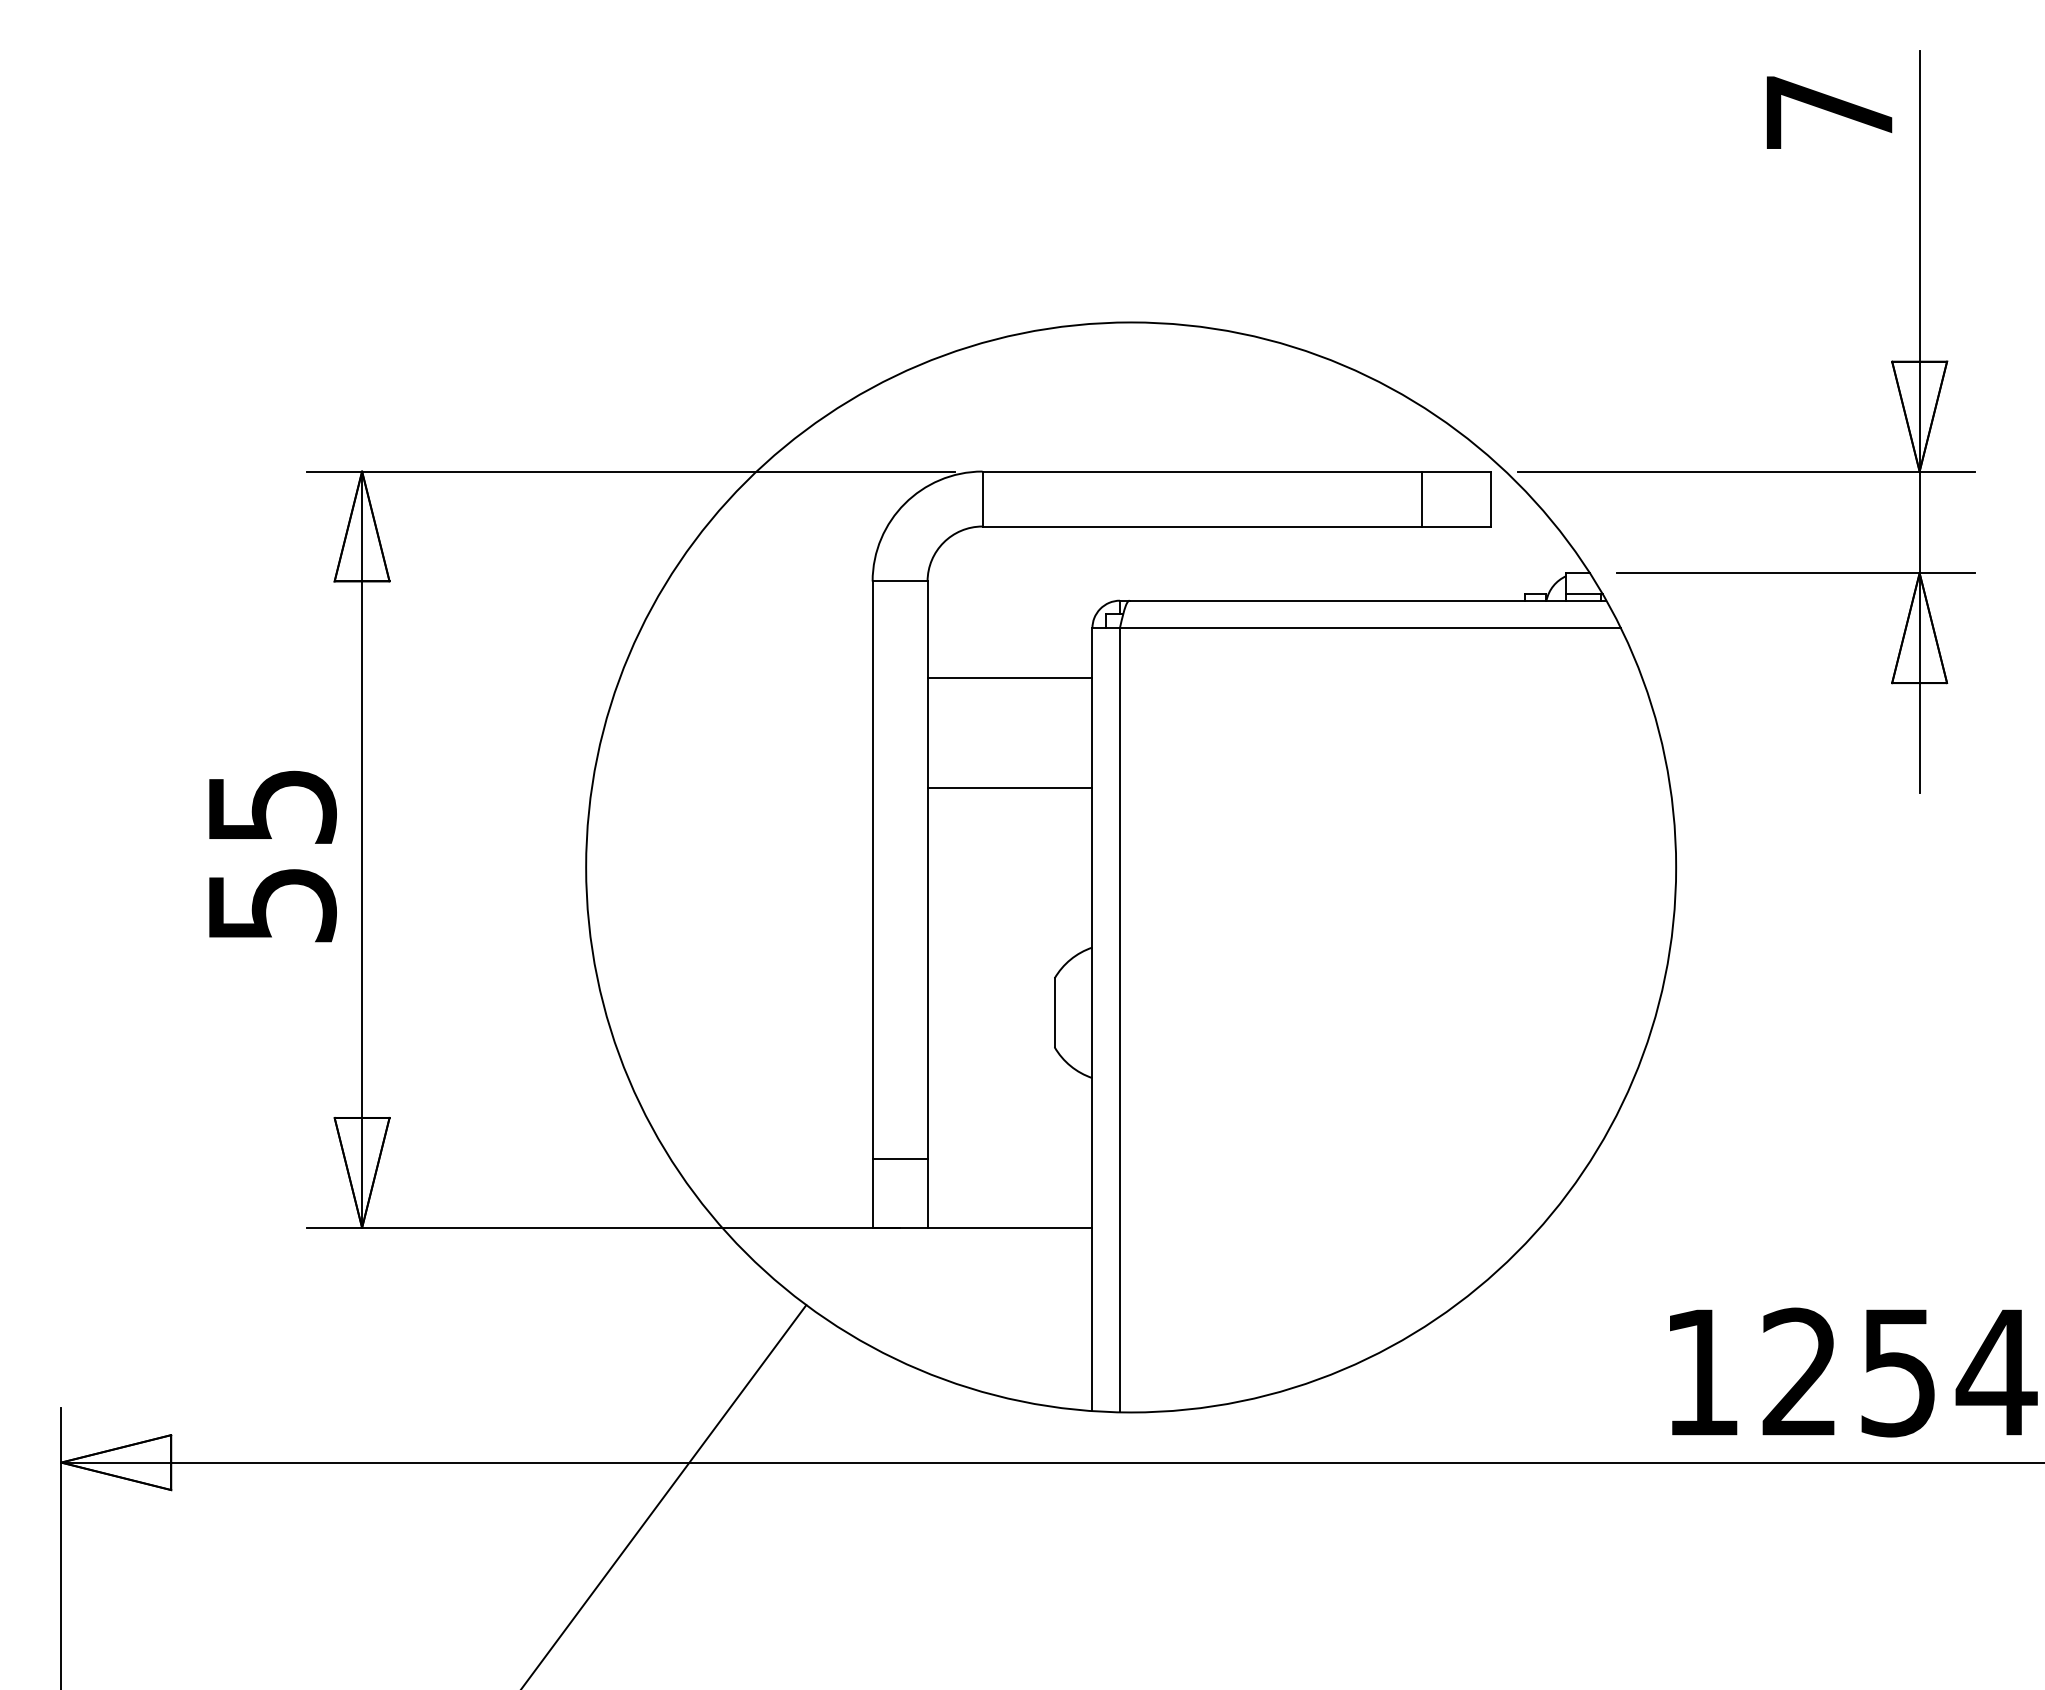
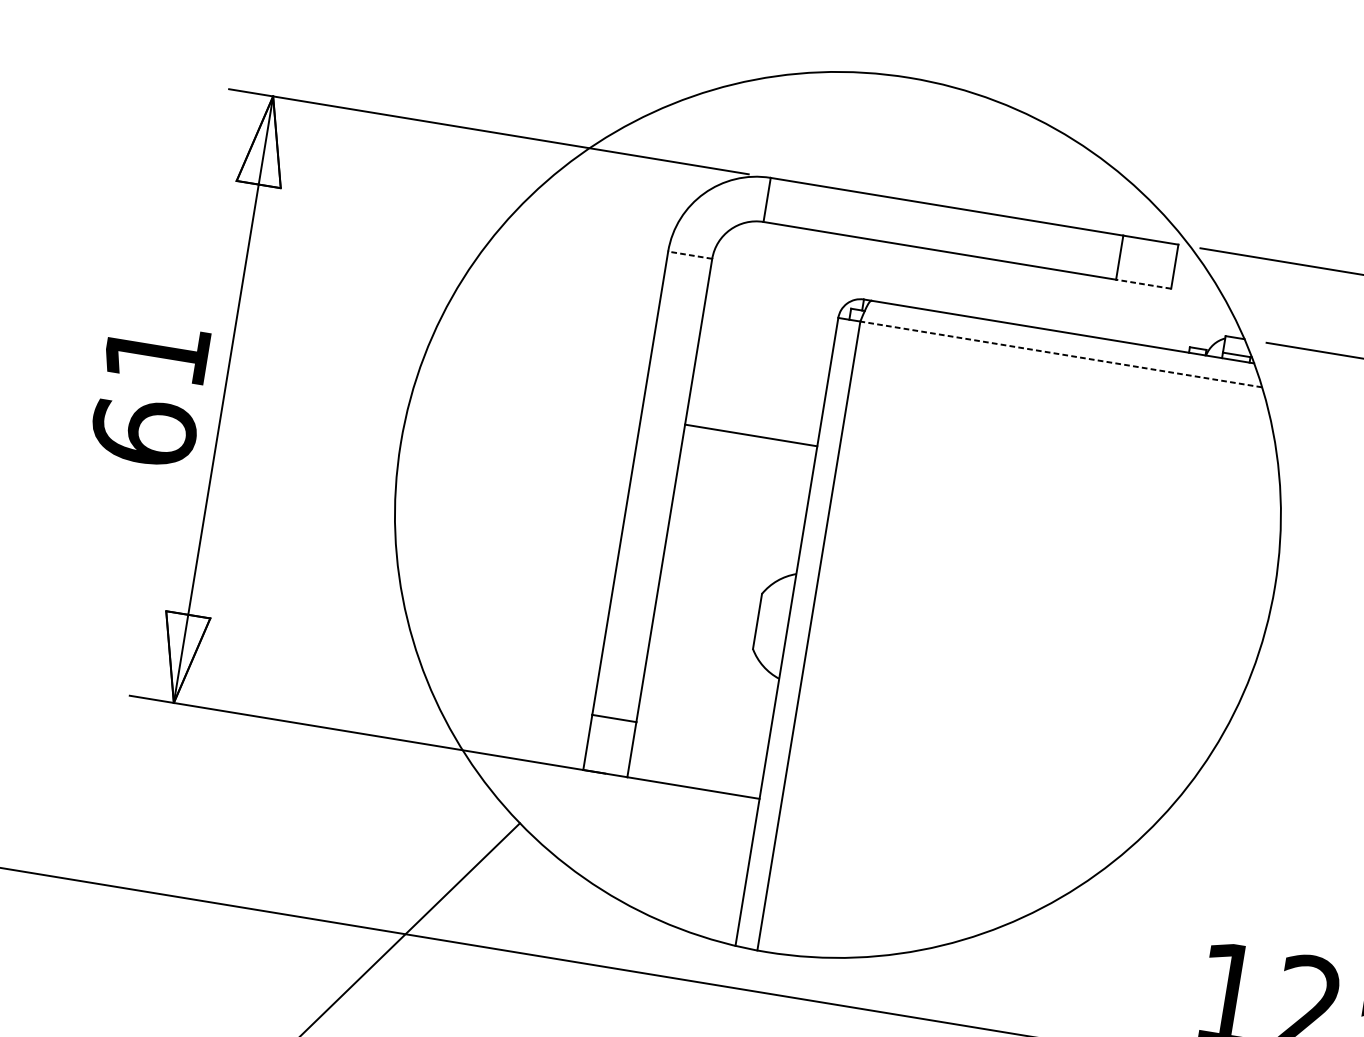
line: (1455, 526) -> (1142, 284), solid -> dashed
line: (899, 581) -> (689, 255), solid -> dashed
line: (1369, 628) -> (1060, 354), solid -> dashed
line: (1009, 678) -> (765, 347), removed
text: (271, 856) -> (149, 393), 55 -> 61

